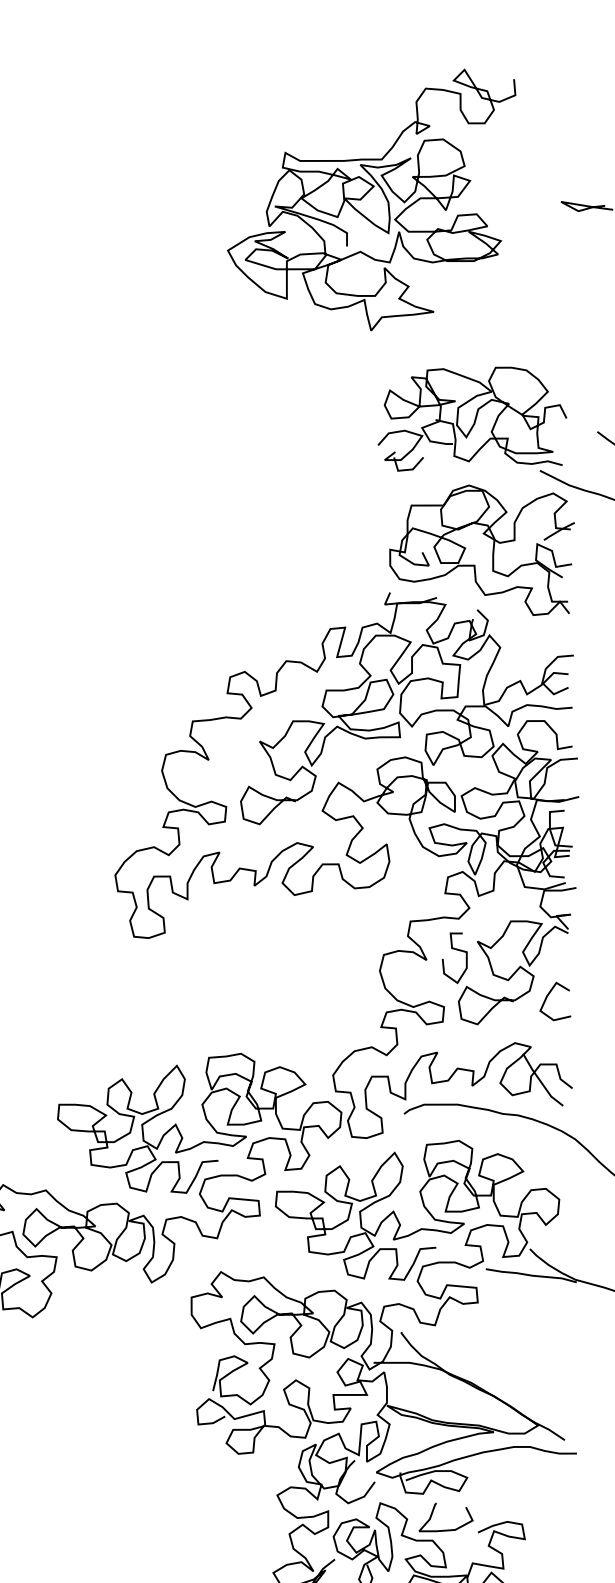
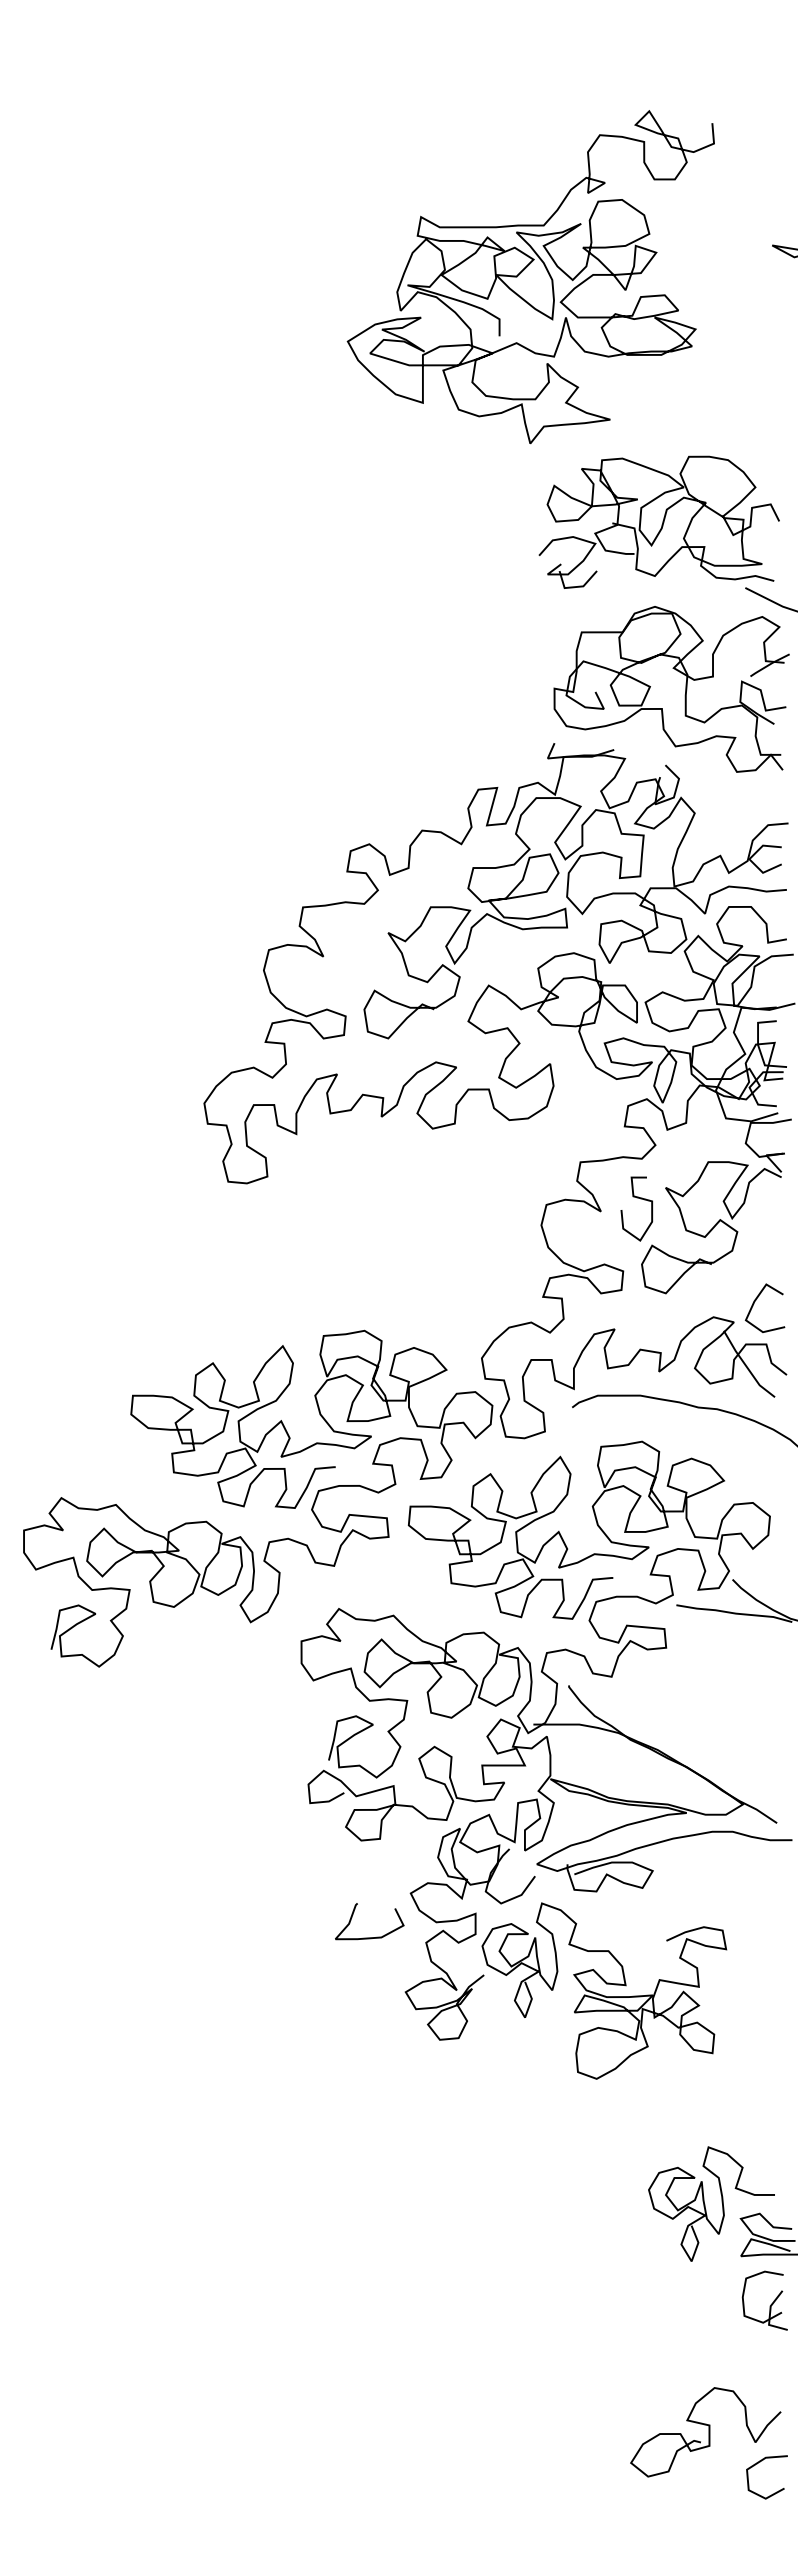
curve: (366, 194) -> (524, 270), moved
curve: (548, 995) -> (756, 1300), moved
curve: (445, 1529) -> (369, 1937), moved

